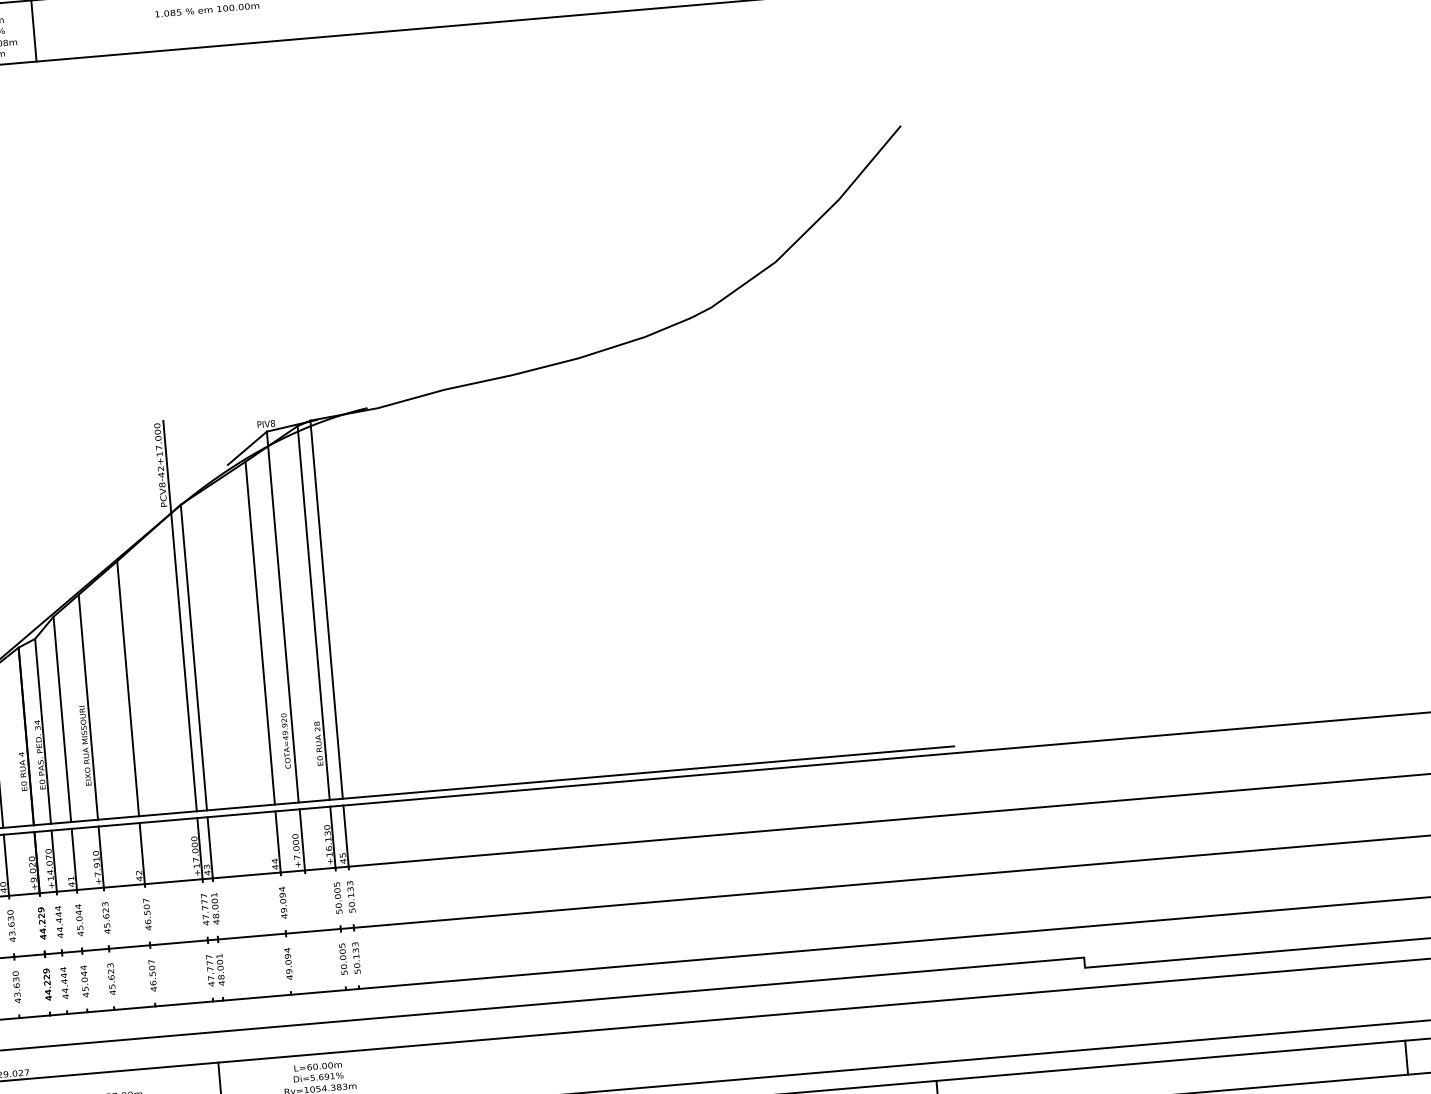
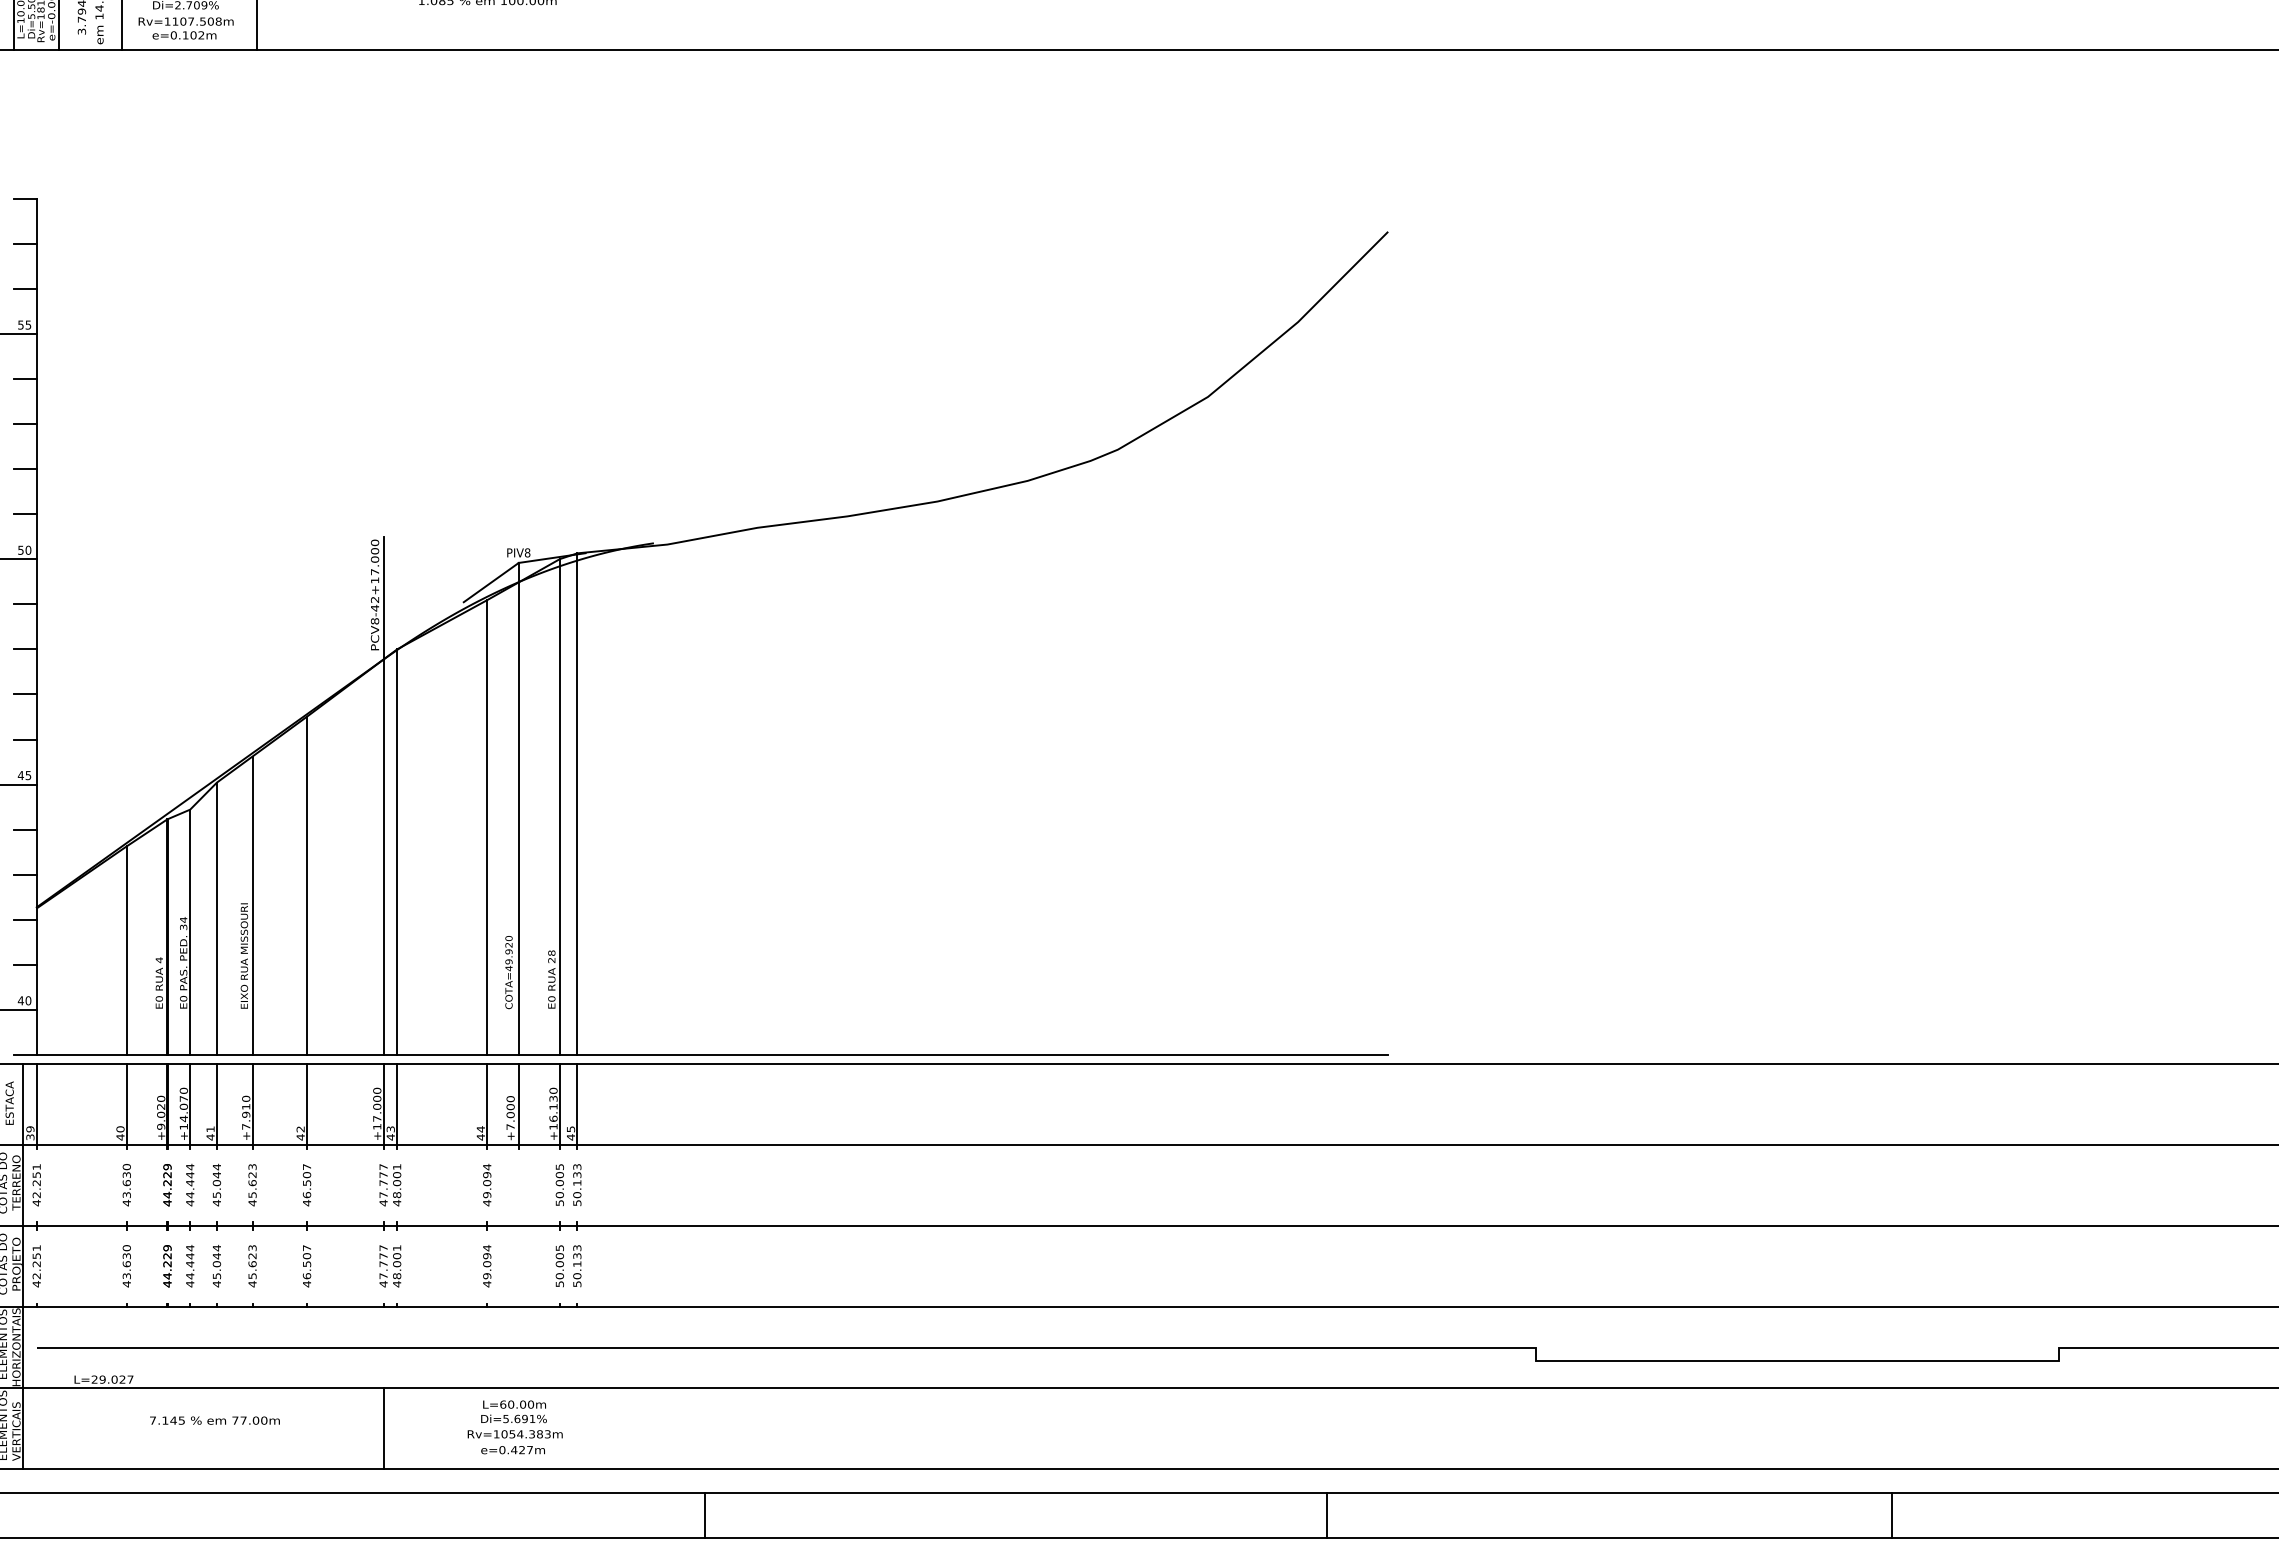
line: (1406, 1057) -> (1891, 1515), moved

